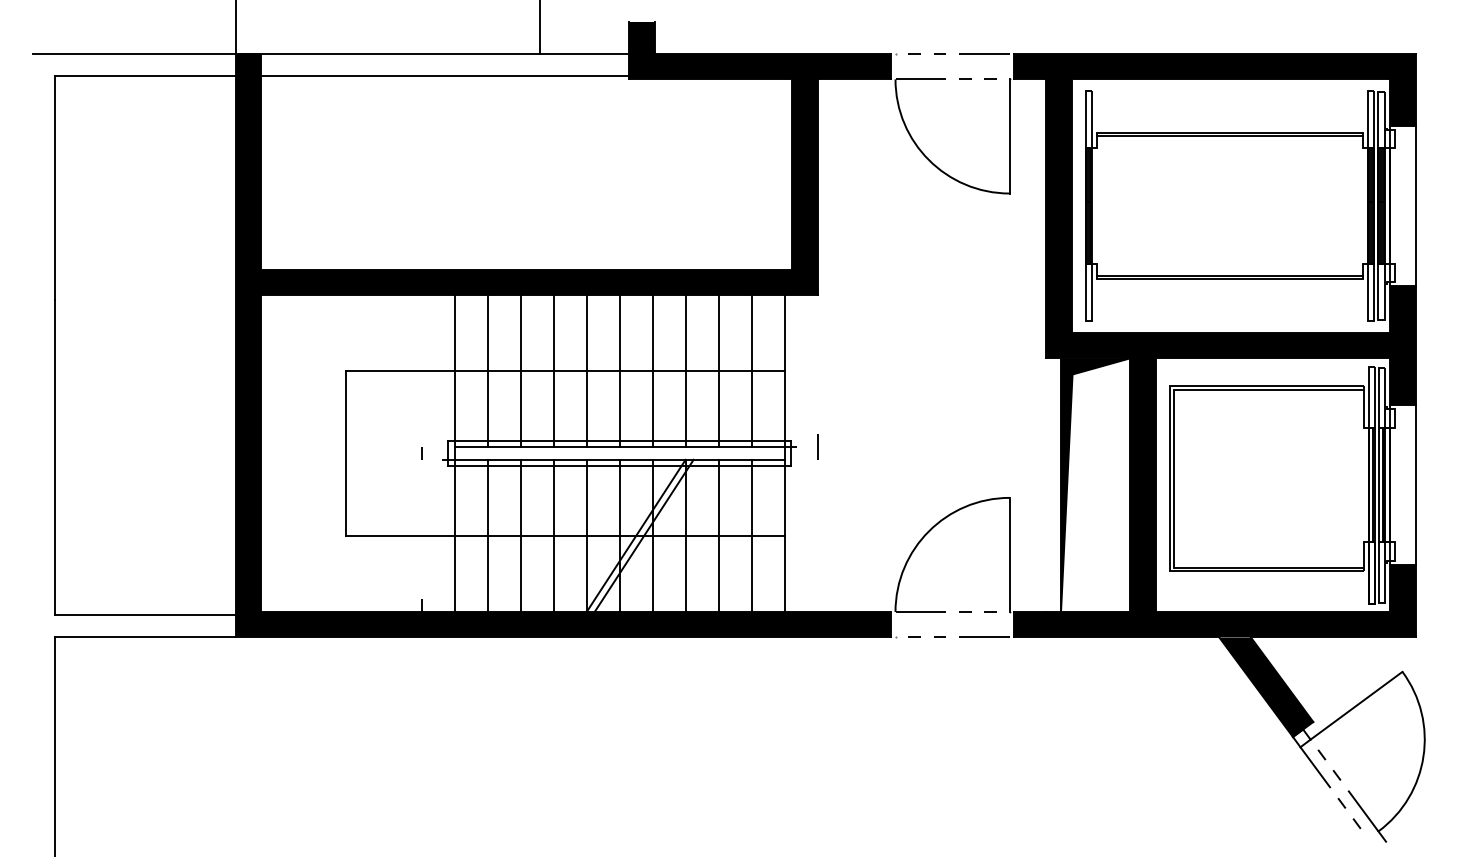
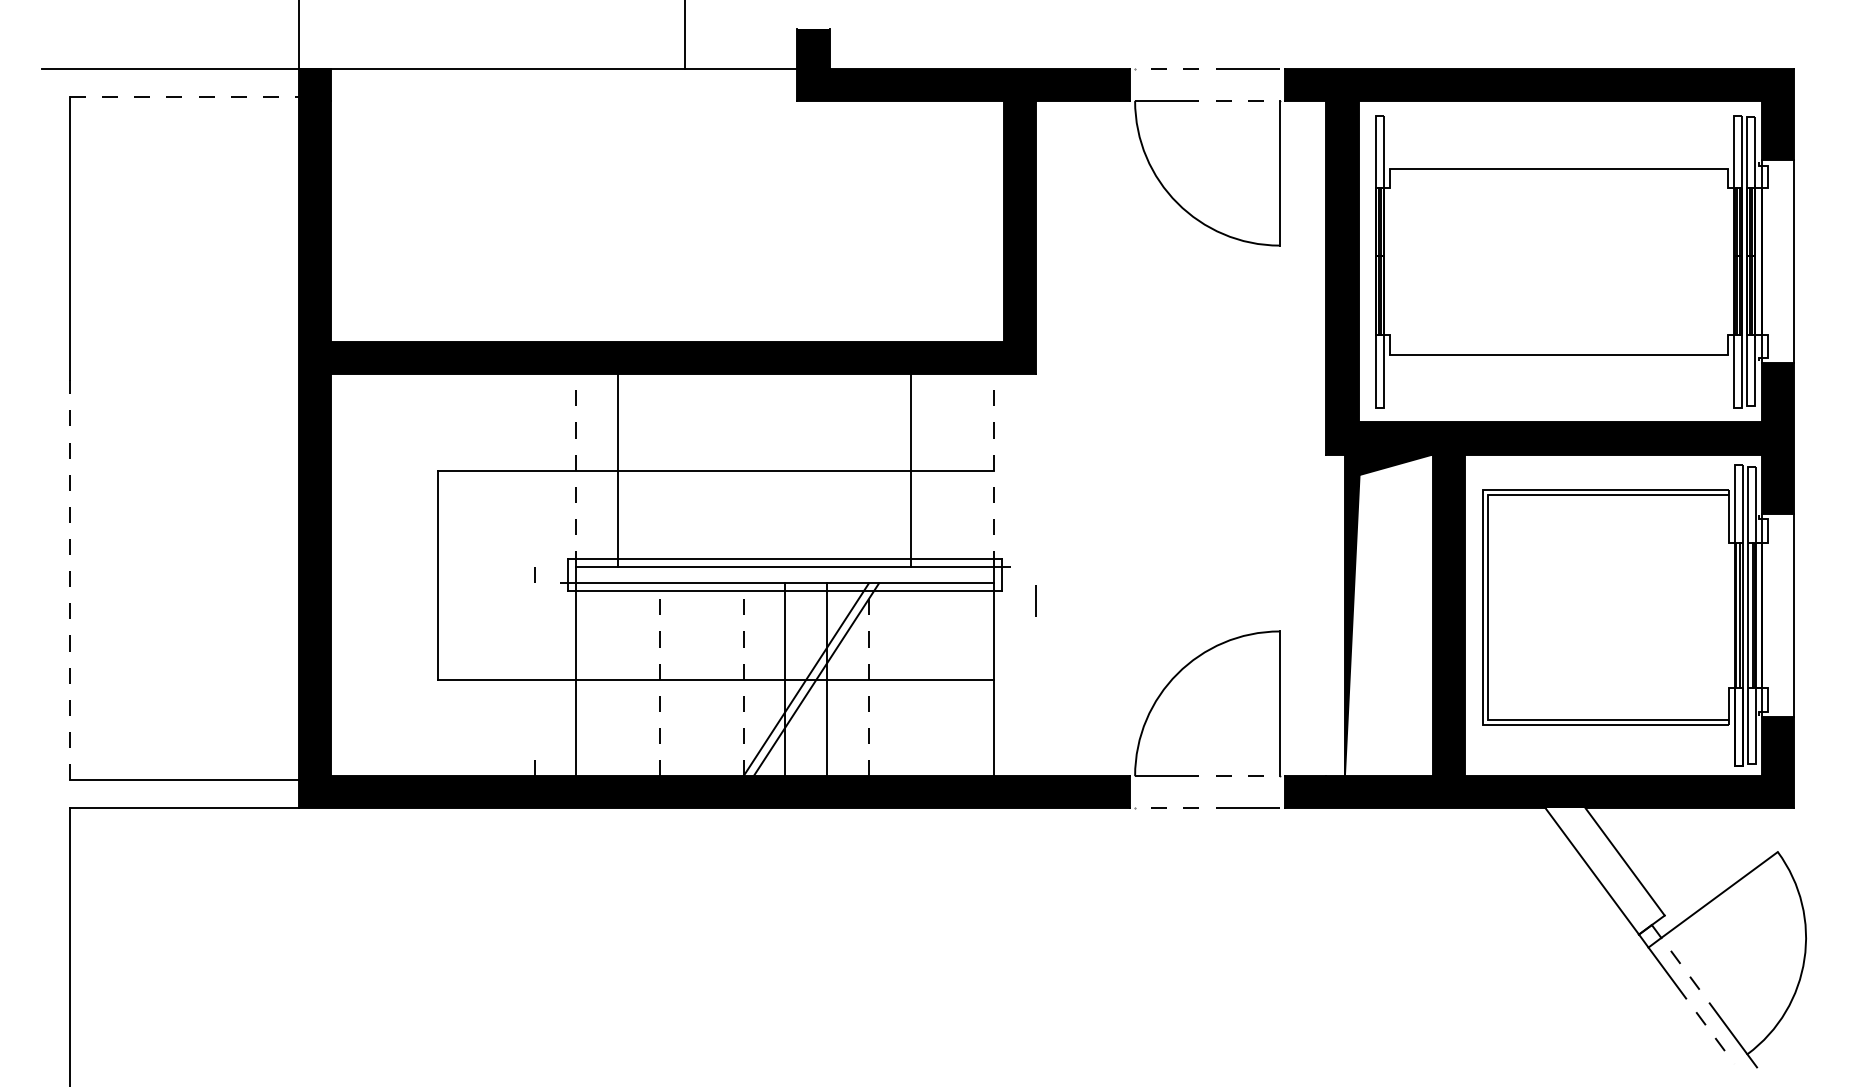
line: (145, 75) -> (184, 96), solid -> dashed
line: (445, 75) -> (564, 96), removed
line: (1229, 136) -> (1558, 173), removed
line: (1229, 276) -> (1558, 350), removed
line: (454, 370) -> (576, 470), solid -> dashed
line: (521, 370) -> (660, 470), removed
line: (553, 370) -> (701, 470), removed
line: (586, 370) -> (743, 470), removed
line: (619, 370) -> (785, 470), removed
line: (652, 370) -> (827, 470), removed
line: (685, 370) -> (869, 470), removed
line: (751, 370) -> (952, 470), removed
line: (784, 370) -> (994, 470), solid -> dashed
line: (816, 446) -> (1035, 600), moved
line: (54, 456) -> (69, 579), solid -> dashed
line: (488, 535) -> (618, 679), removed
line: (521, 535) -> (660, 679), solid -> dashed
line: (553, 535) -> (701, 679), removed
line: (586, 535) -> (743, 679), solid -> dashed
line: (685, 535) -> (869, 679), solid -> dashed
line: (718, 535) -> (910, 679), removed
line: (751, 535) -> (952, 679), removed
fill: (1265, 687) -> (1604, 871), removed

